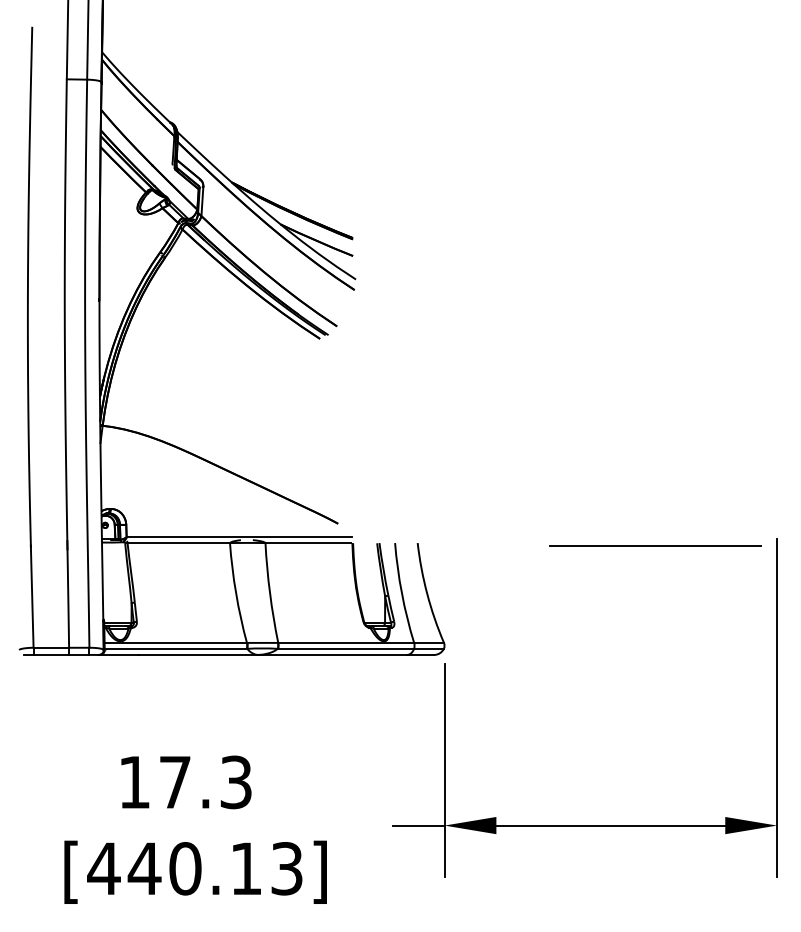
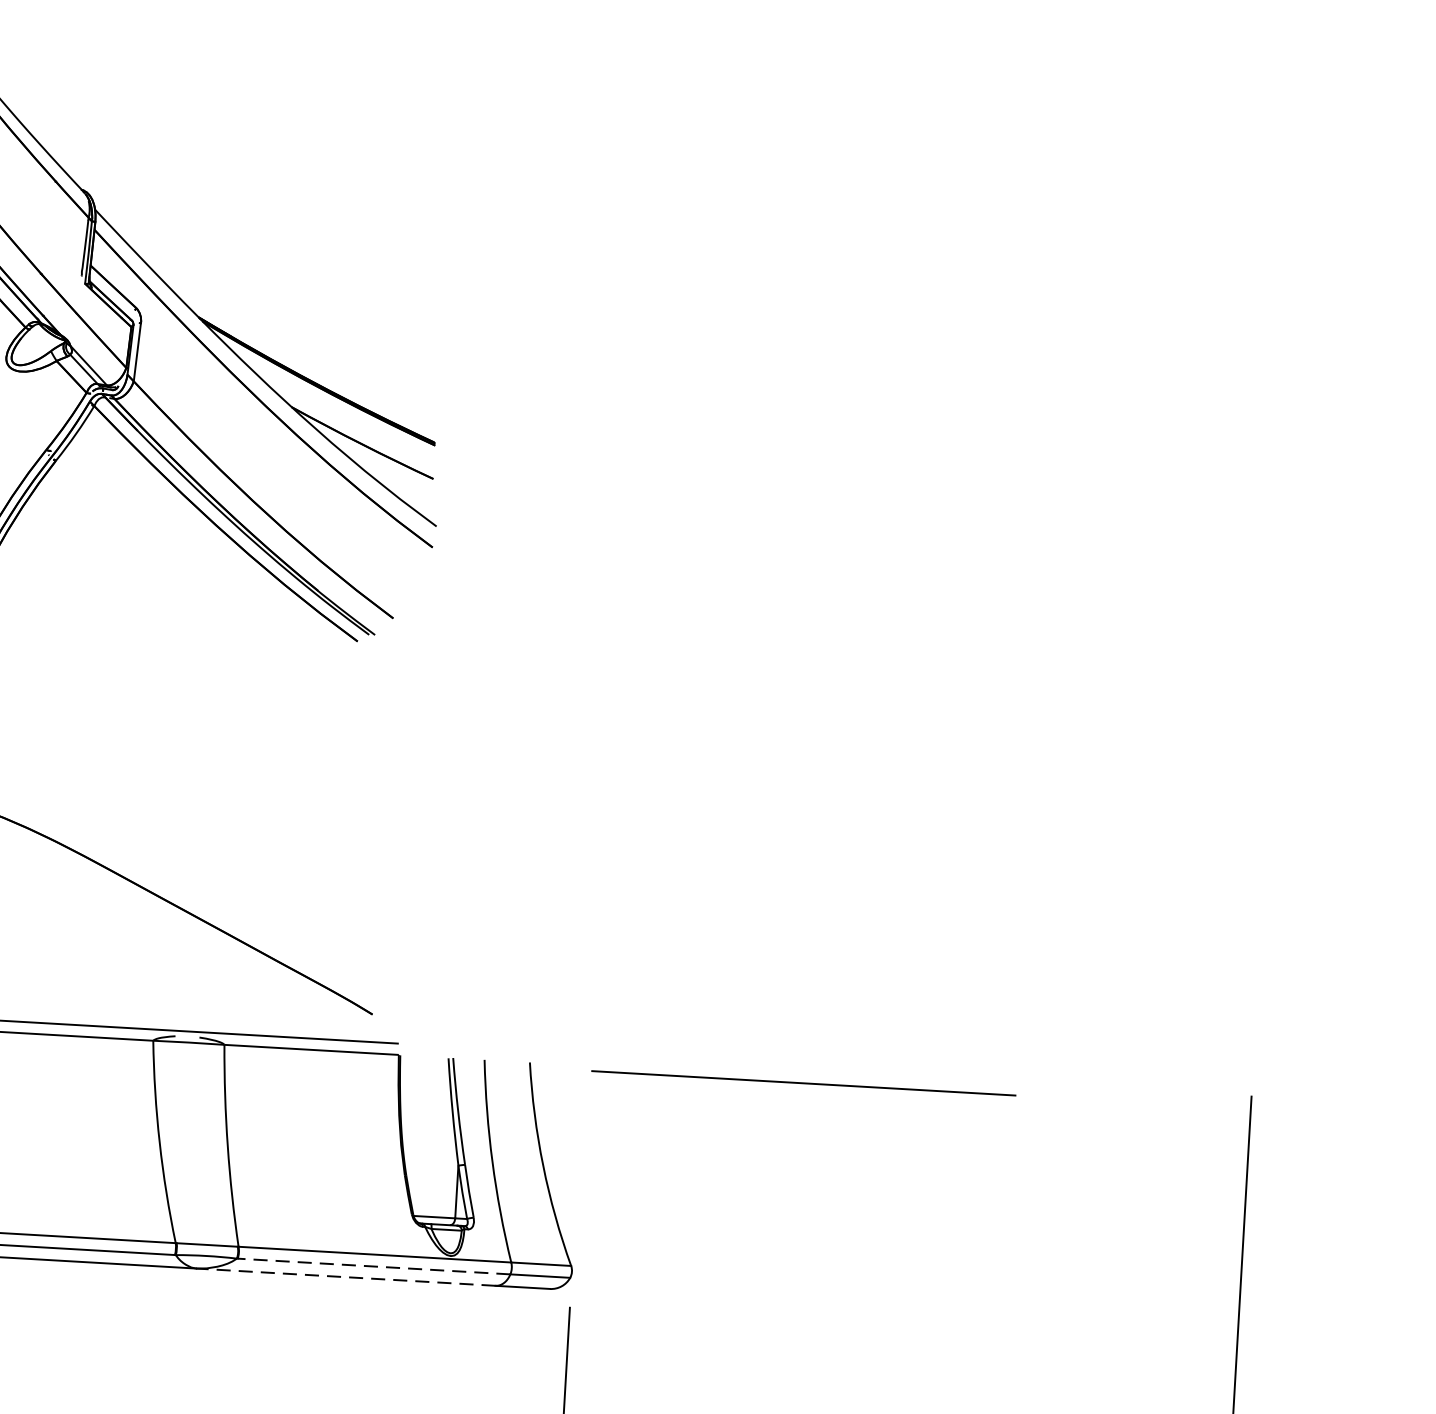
line: (655, 545) -> (804, 1083), moved
line: (346, 648) -> (374, 1265), solid -> dashed
line: (332, 654) -> (346, 1276), solid -> dashed

